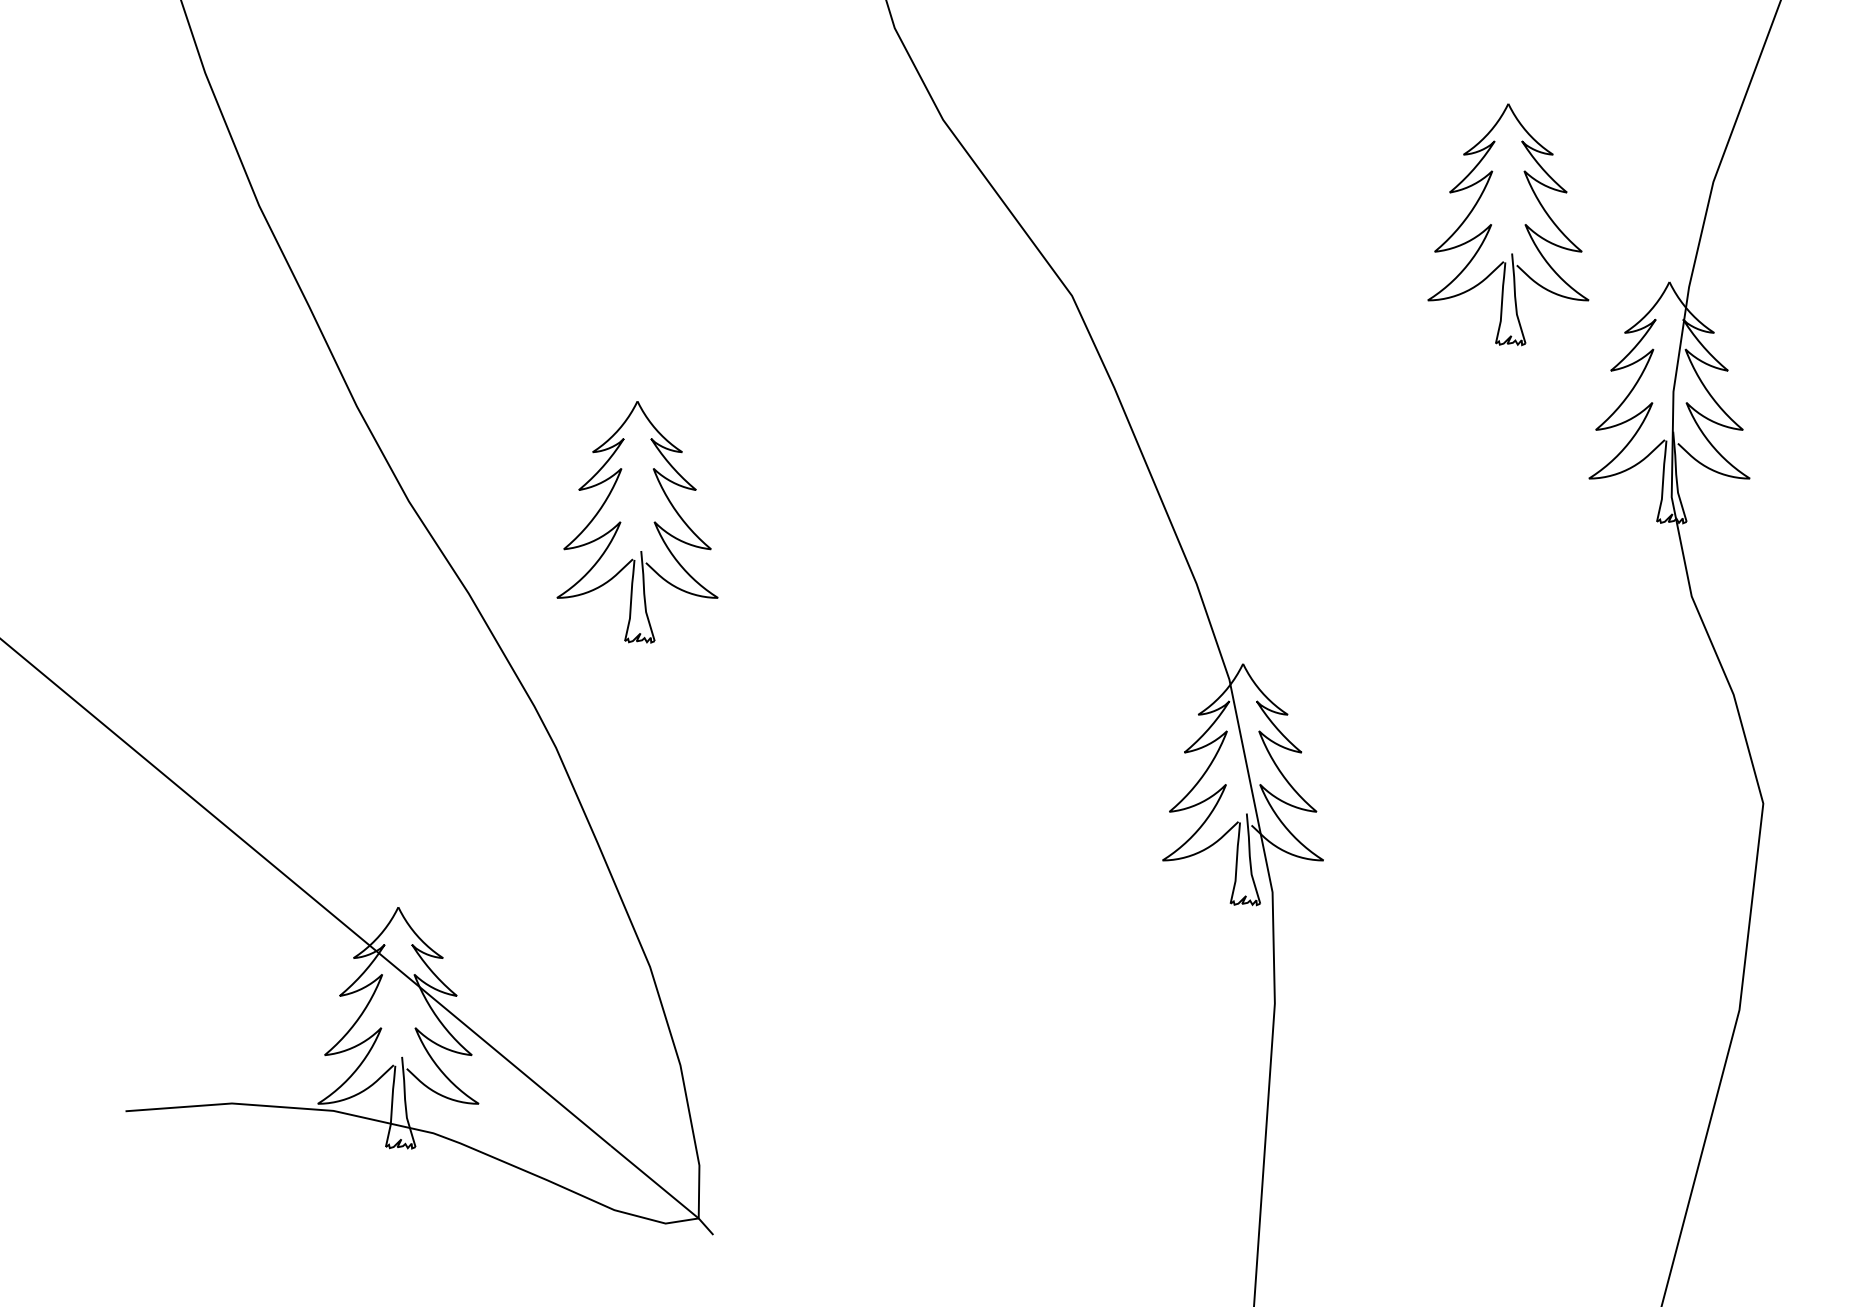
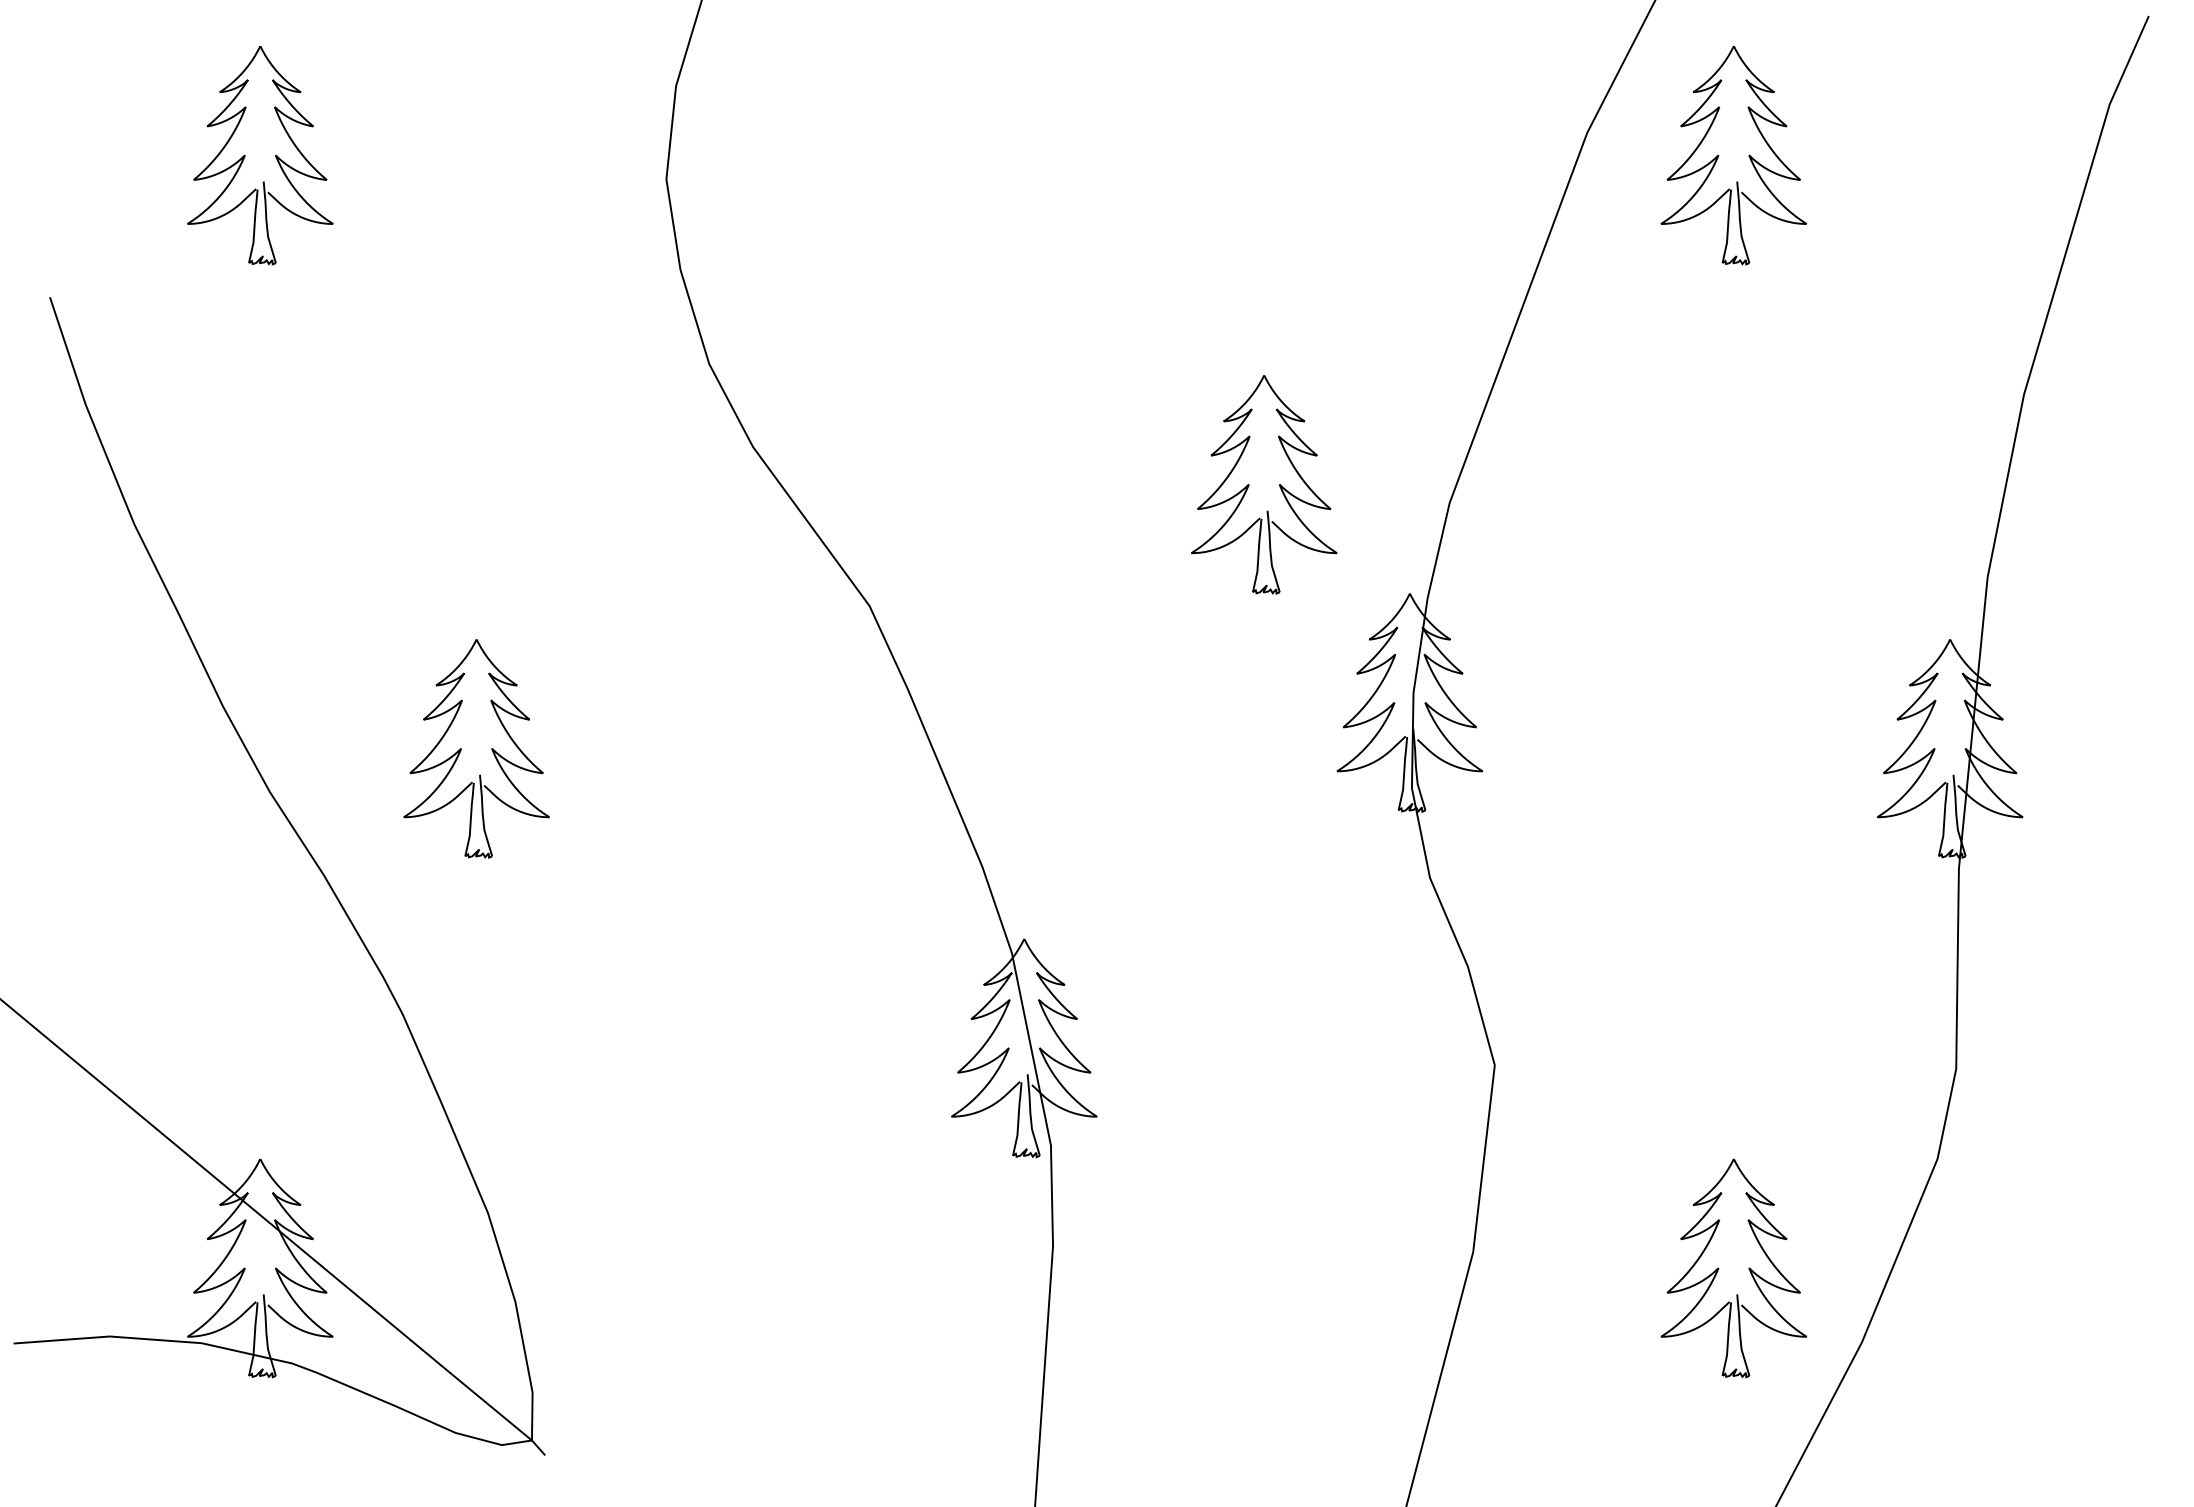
part: (1492, 224) -> (1249, 484), moved
part: (620, 521) -> (461, 748), moved

